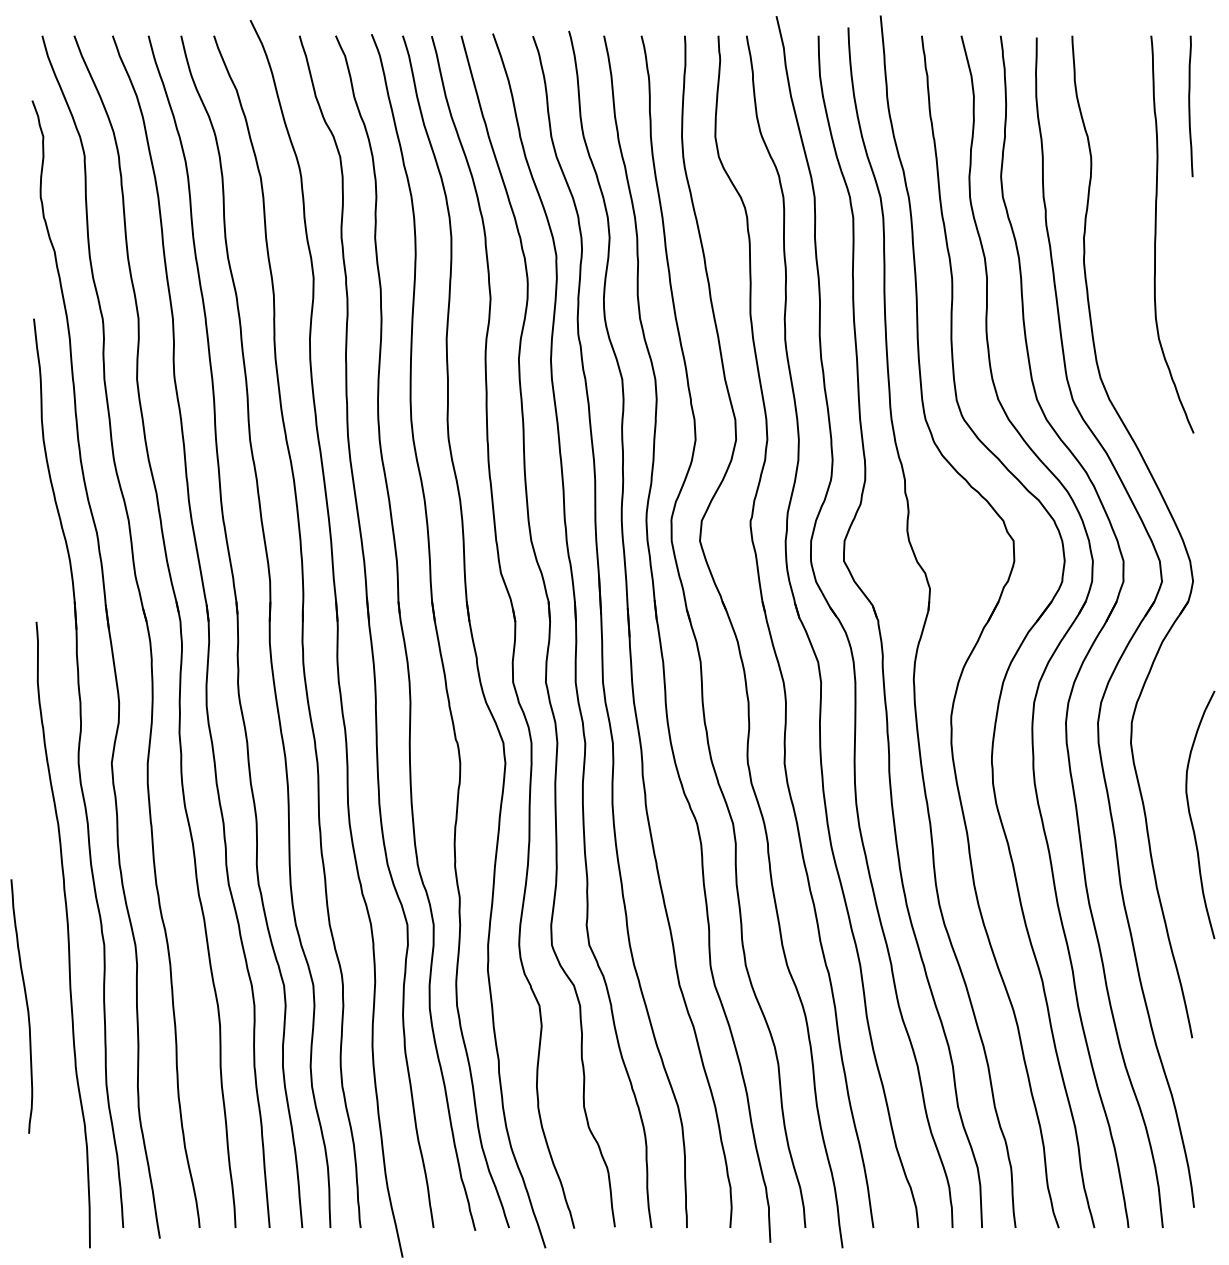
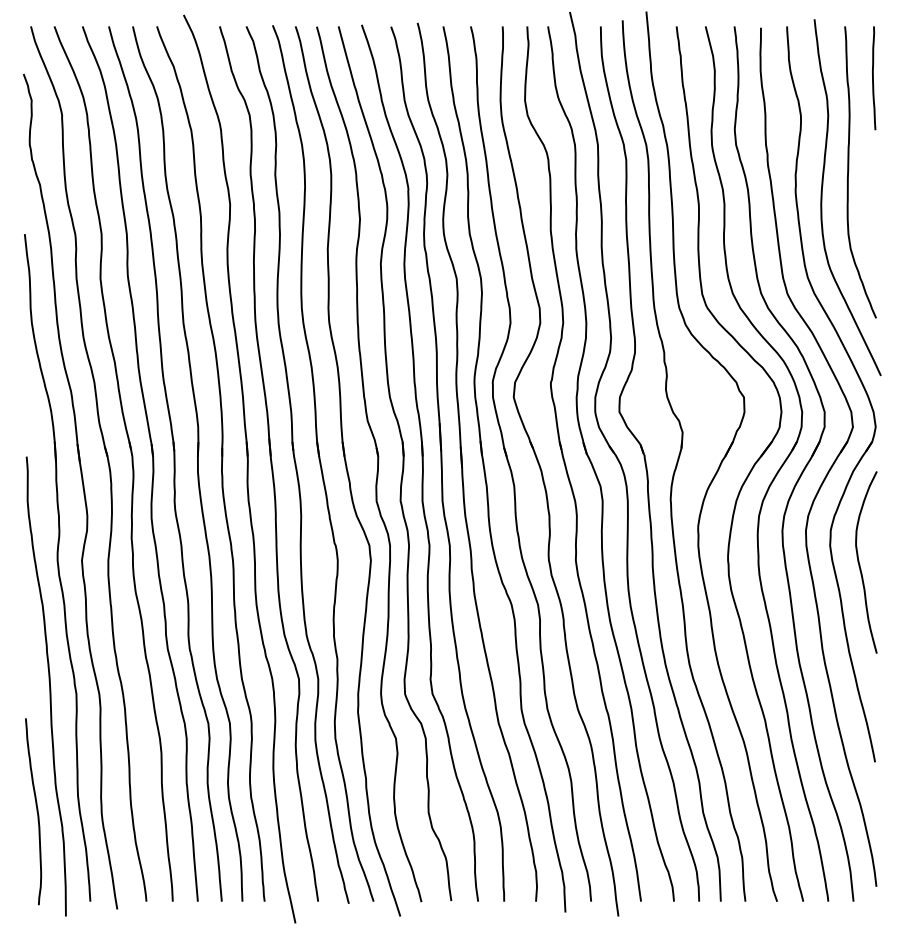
curve: (1120, 268) -> (822, 197), added
curve: (1191, 816) -> (859, 563), moved
curve: (26, 1006) -> (36, 811), moved

